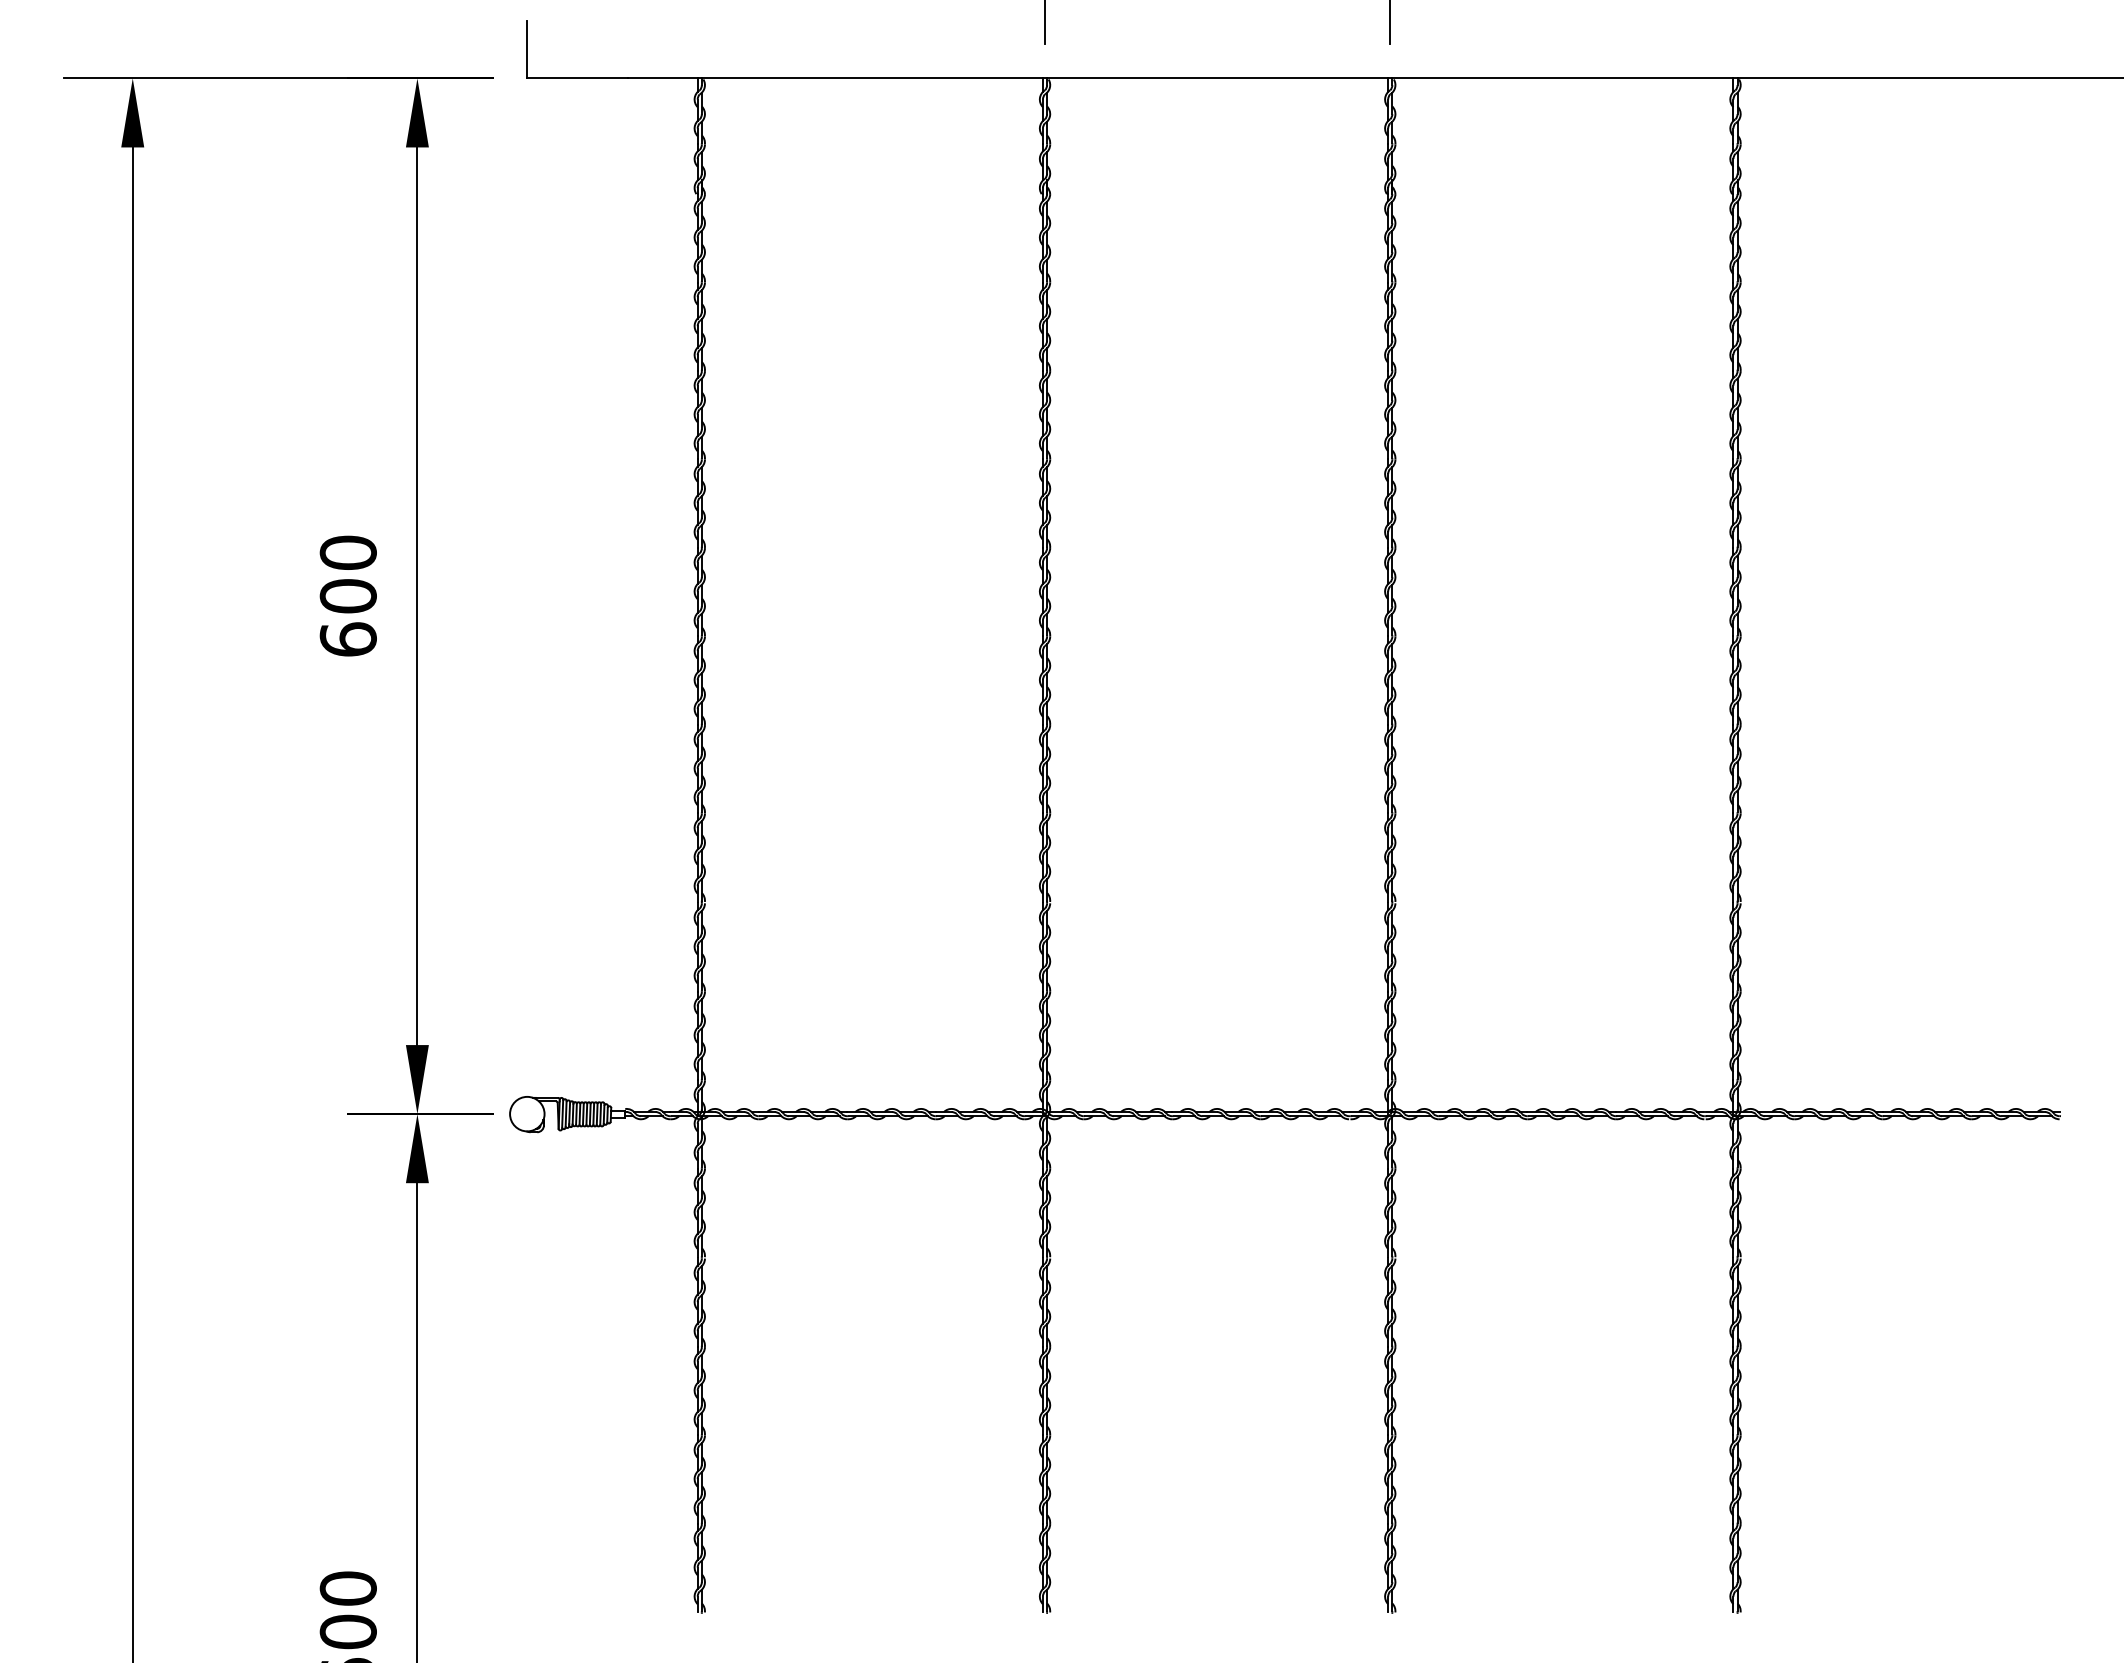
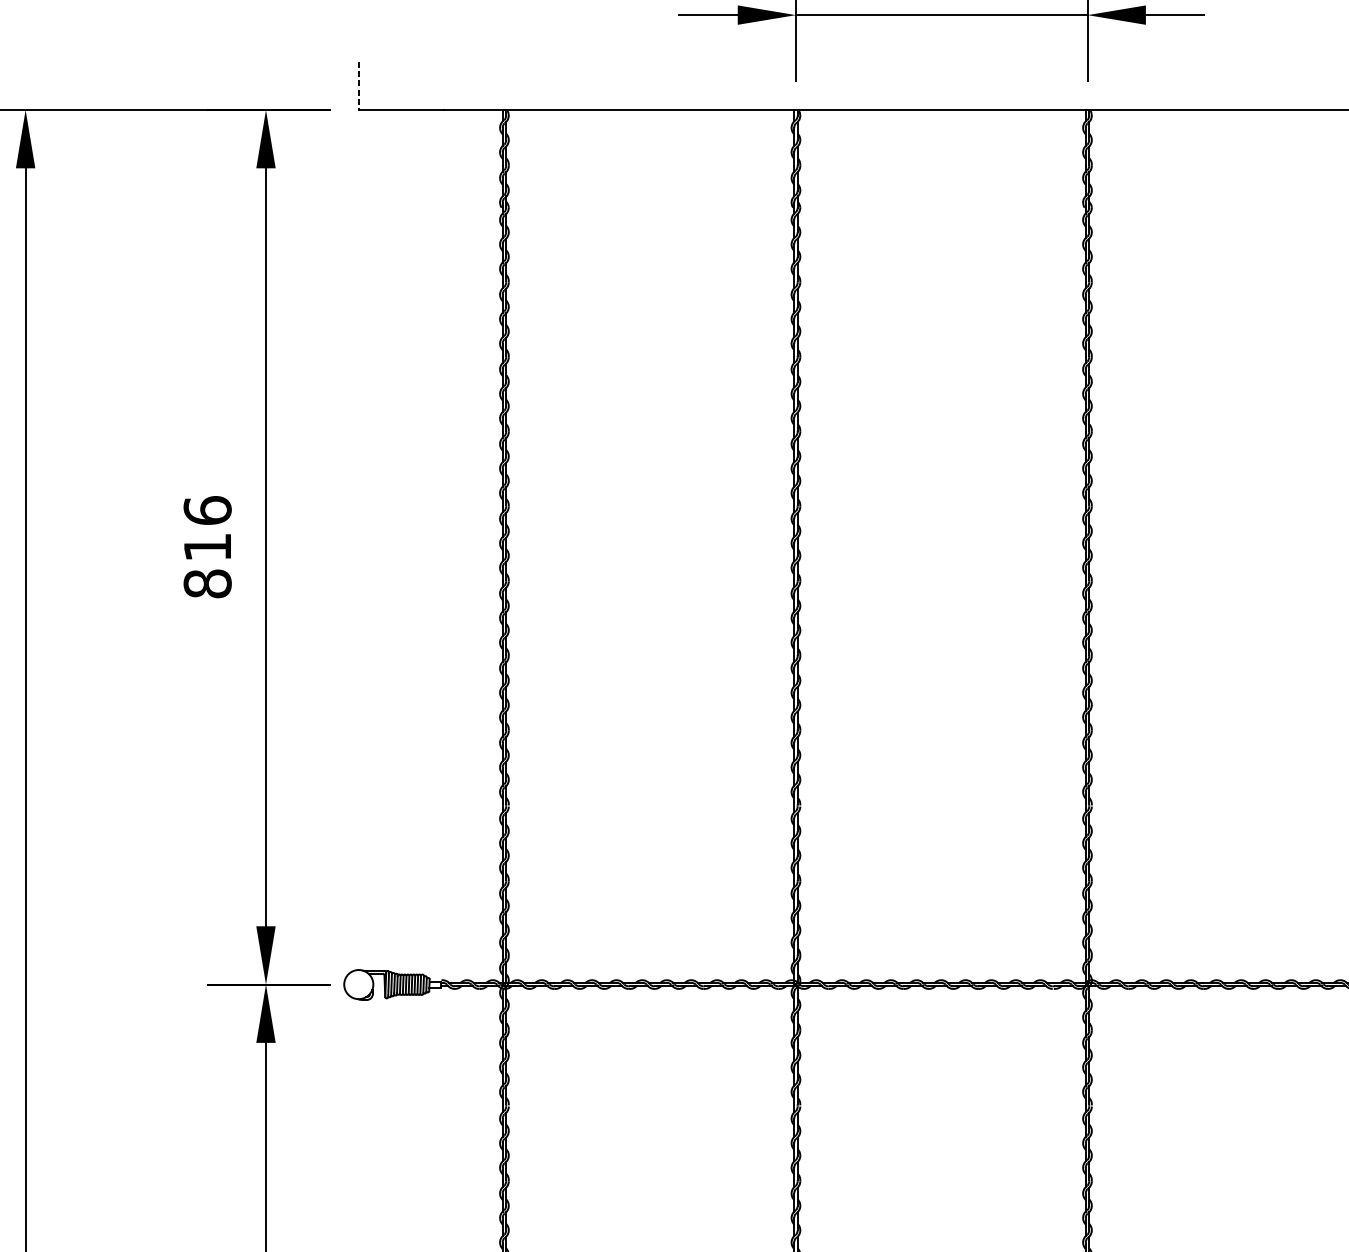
line: (527, 49) -> (358, 85), solid -> dashed
text: (347, 595) -> (206, 546), 600 -> 816

